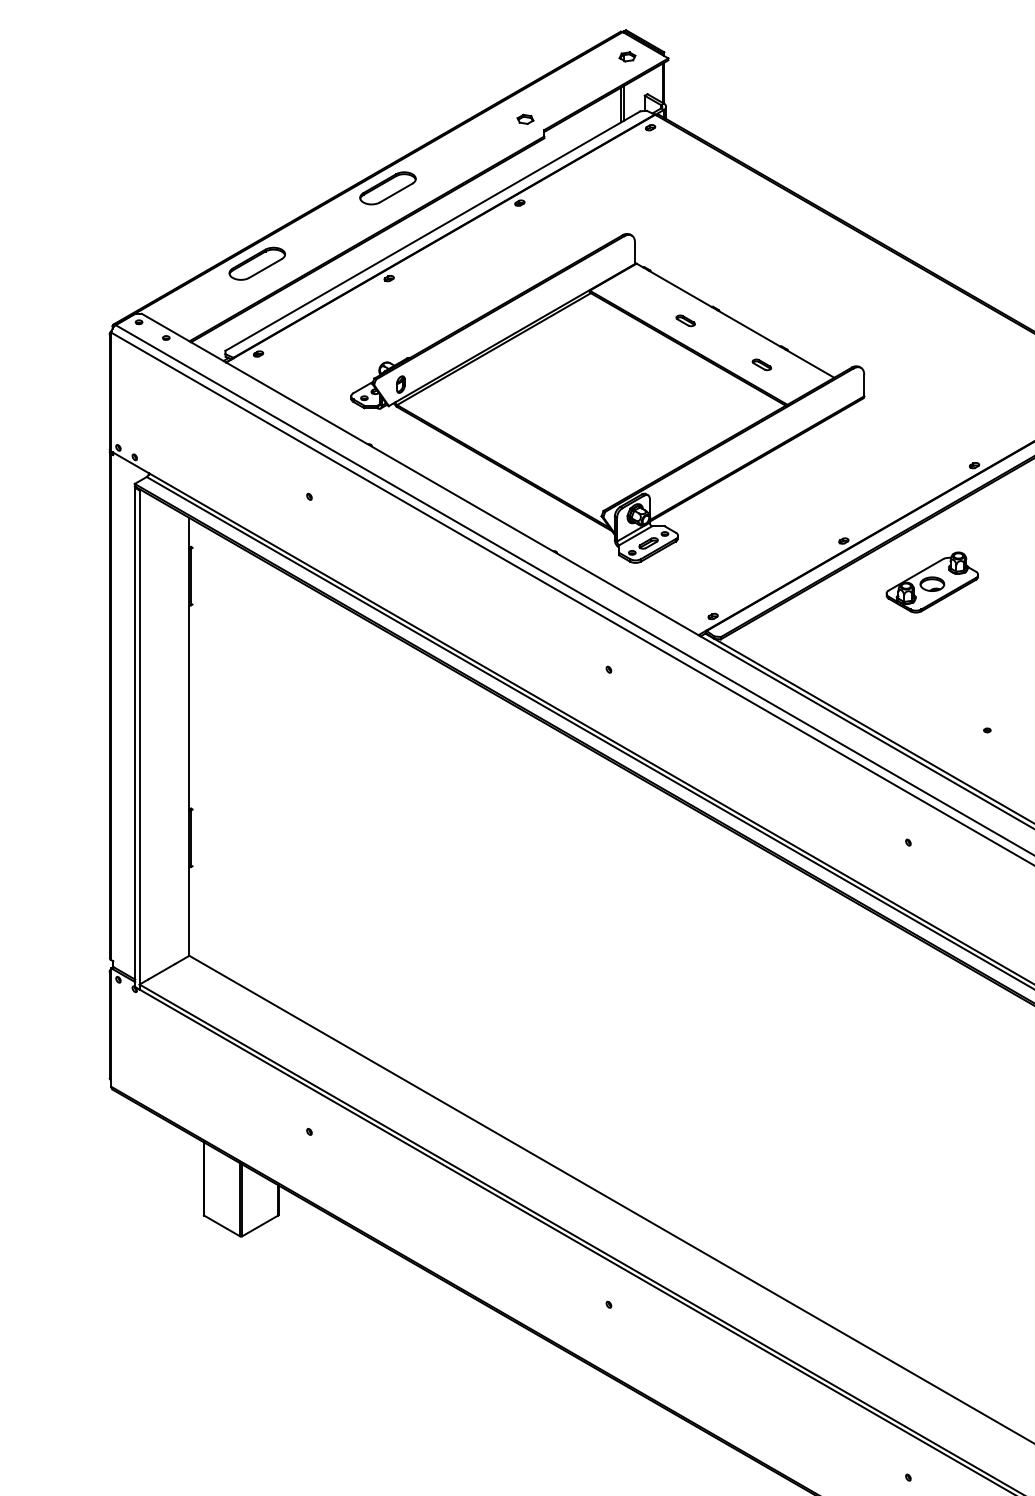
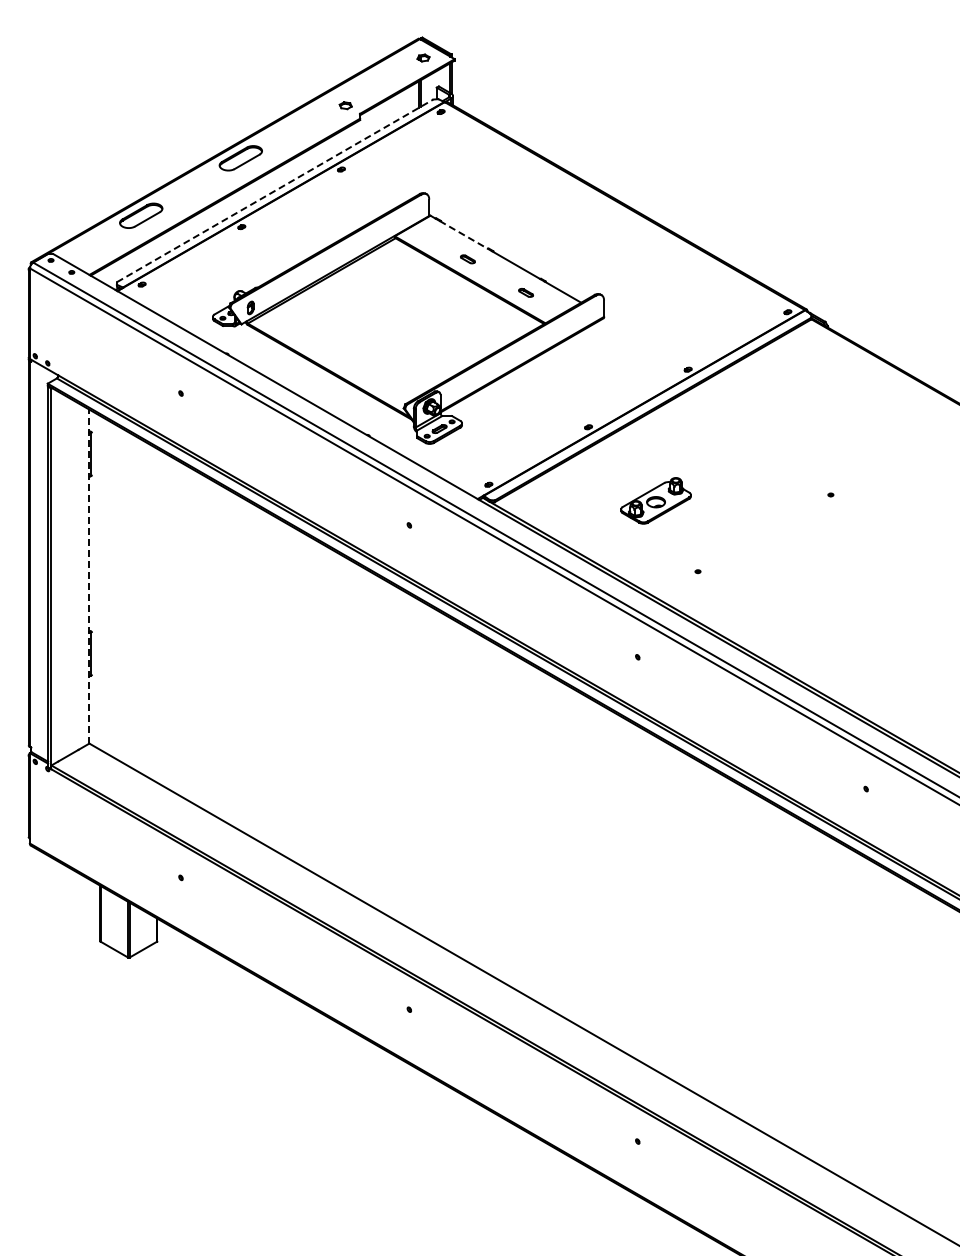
line: (433, 230) -> (275, 190), solid -> dashed
line: (679, 288) -> (463, 234), solid -> dashed
part: (931, 582) -> (655, 500), moved
line: (189, 736) -> (89, 576), solid -> dashed

